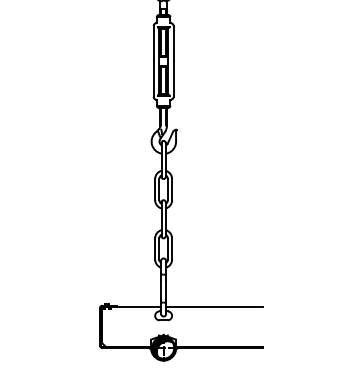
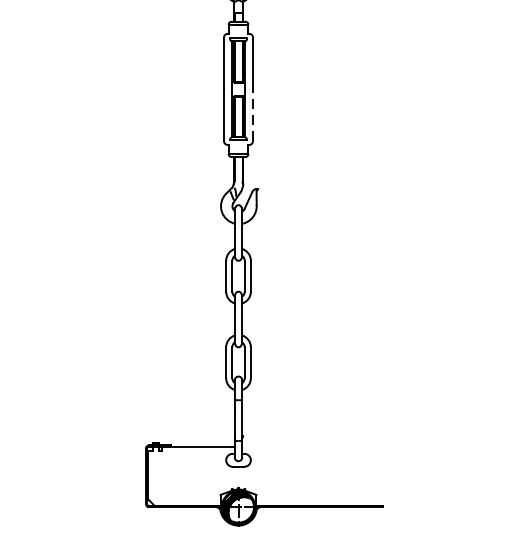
line: (173, 79) -> (252, 115), solid -> dashed
line: (214, 306) -> (312, 446), removed

